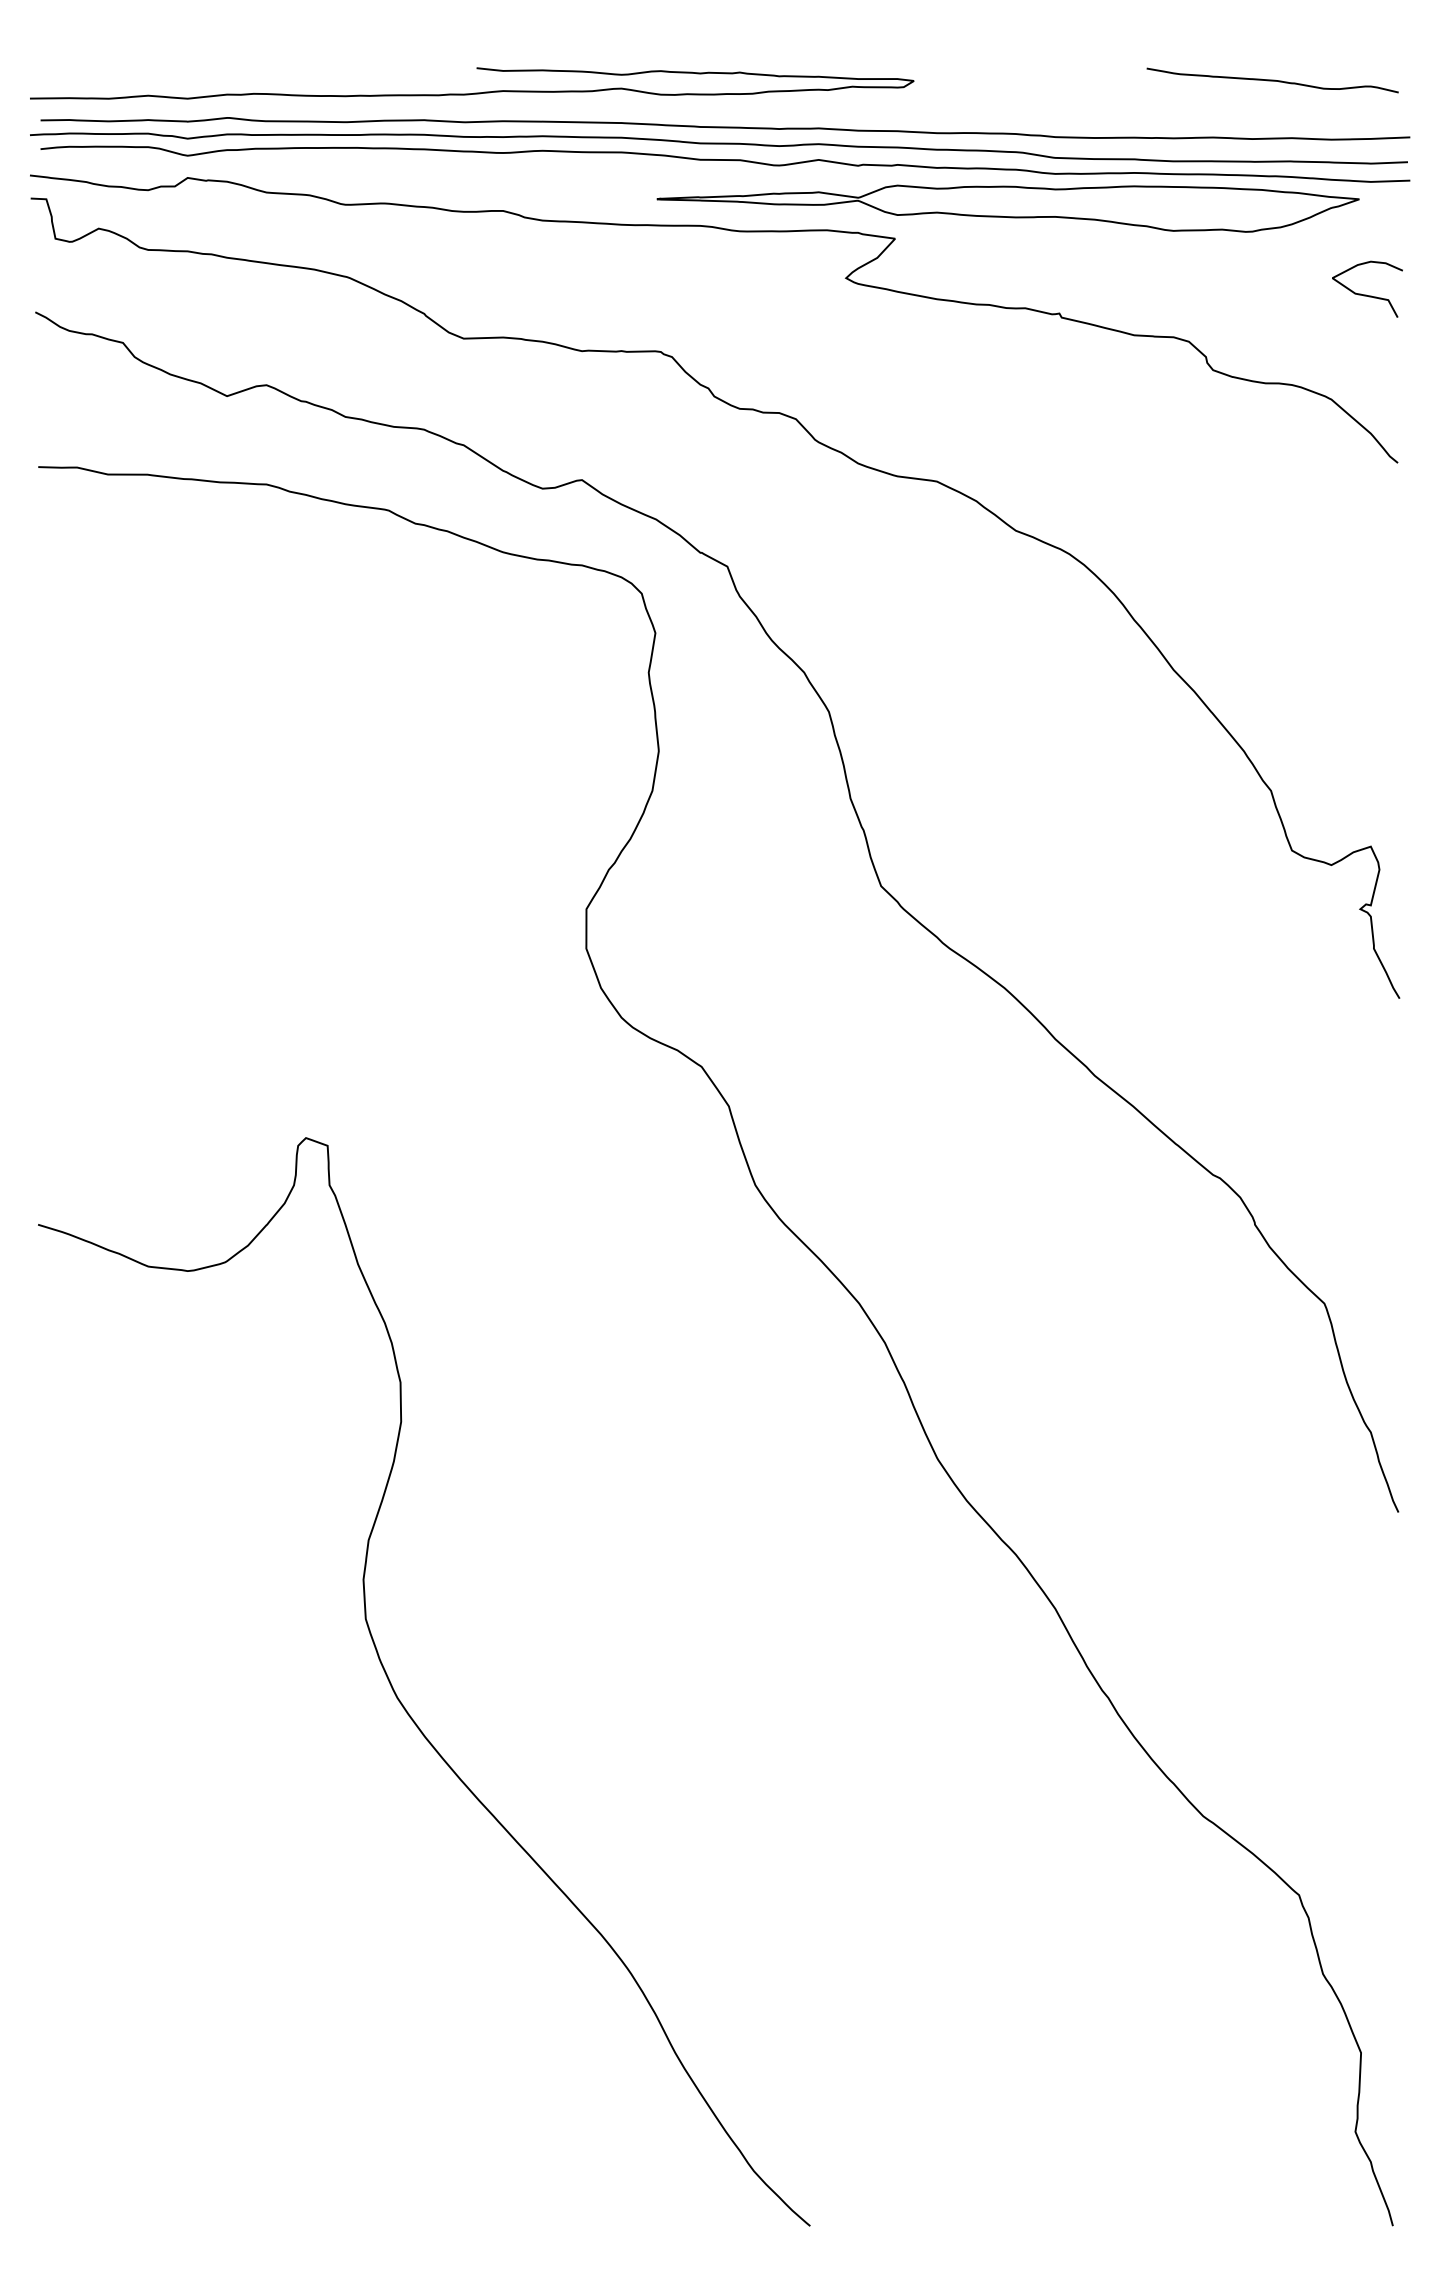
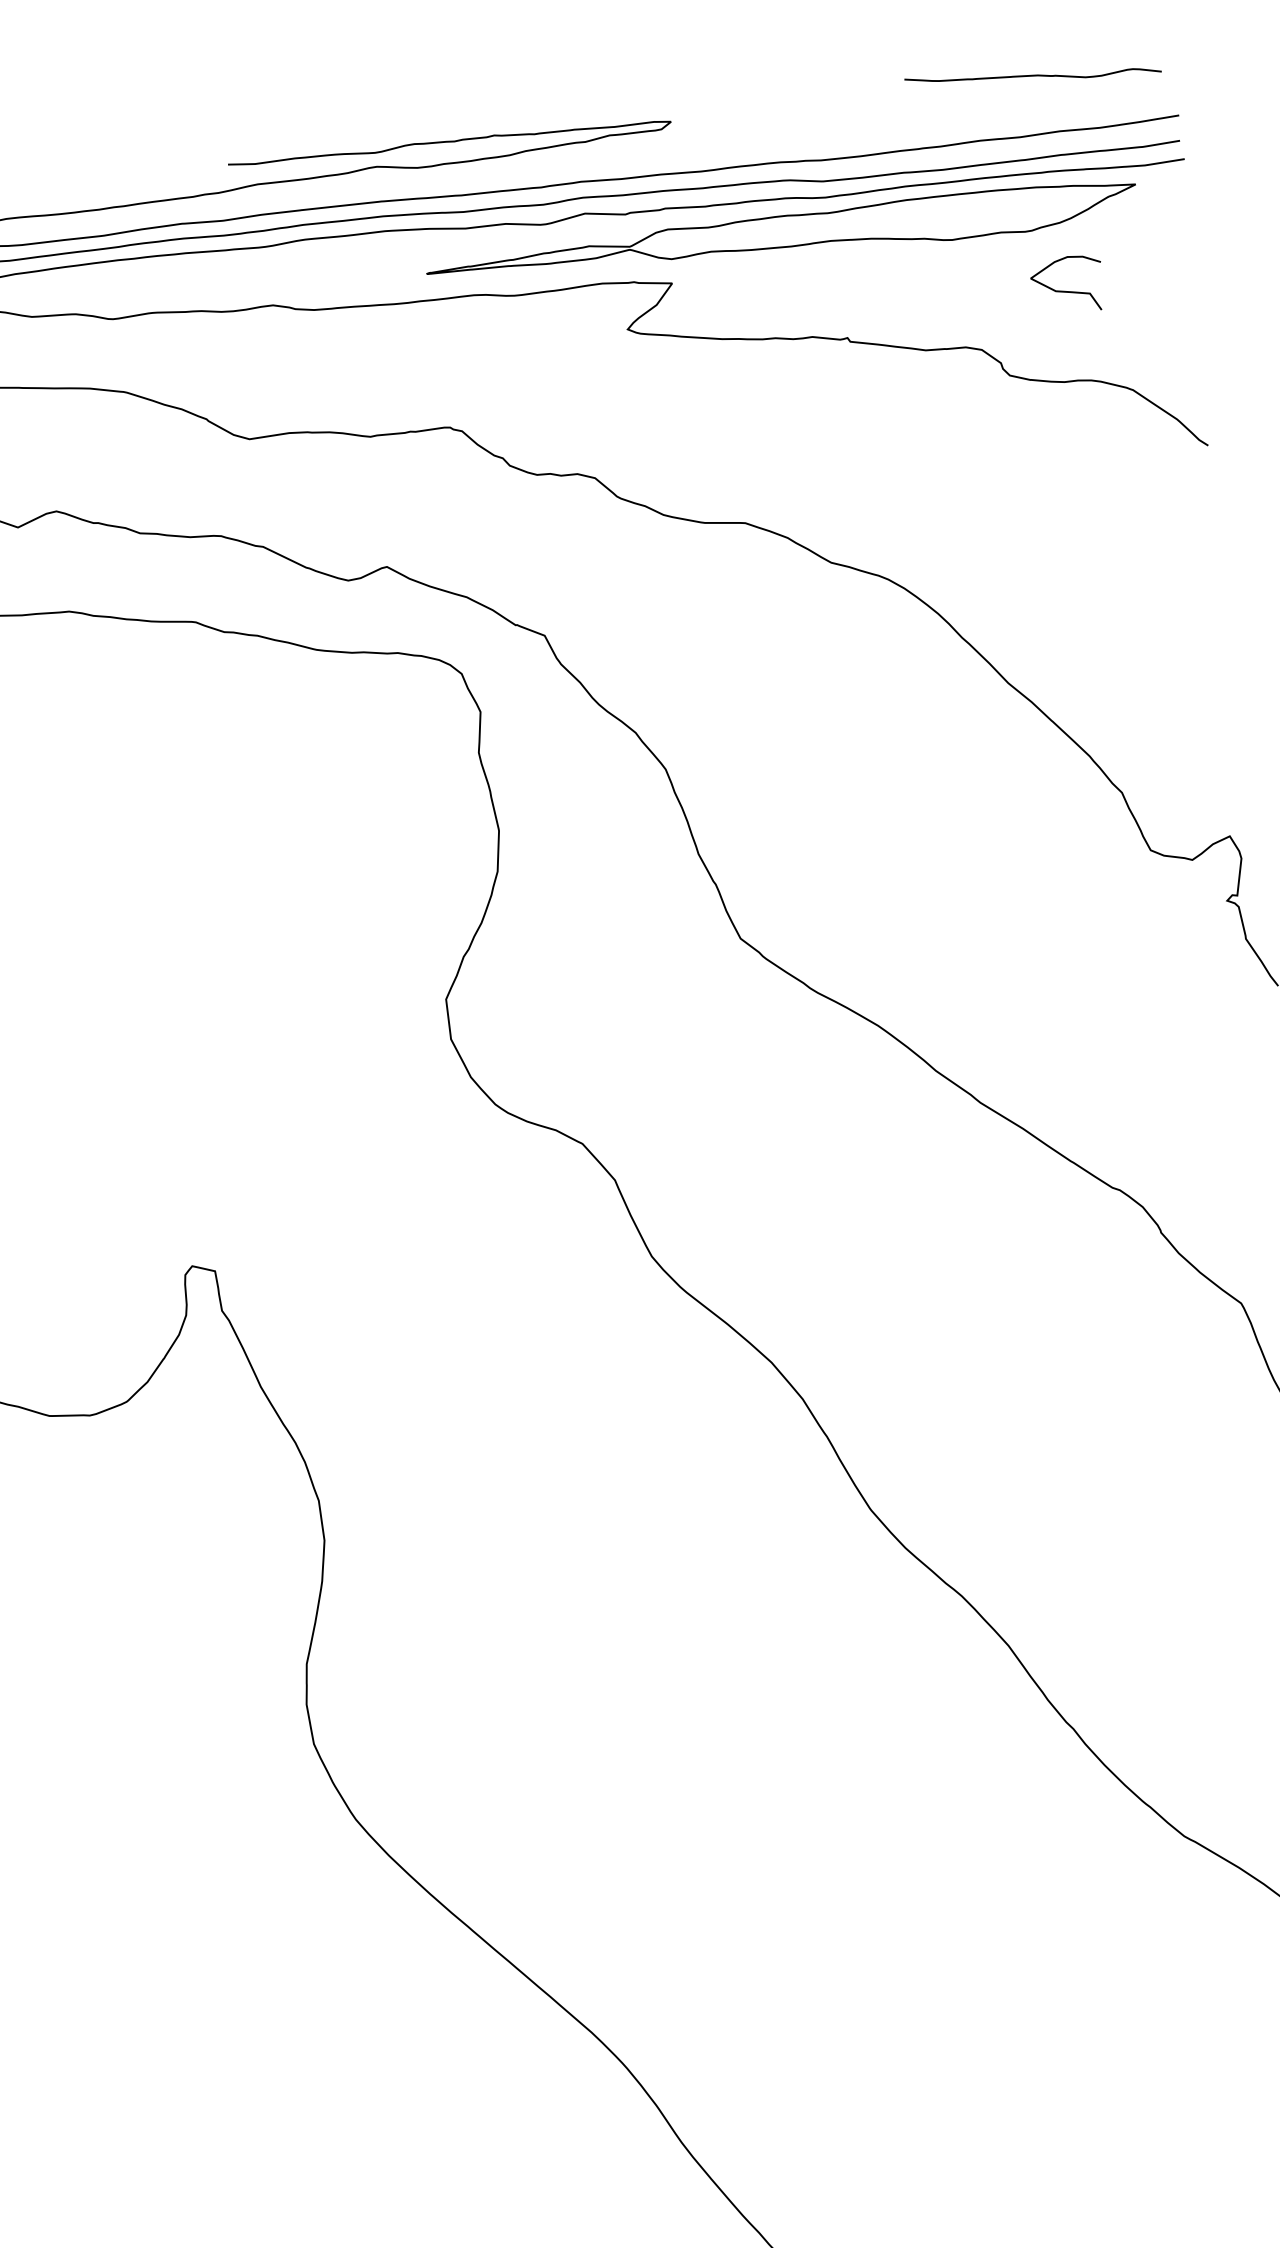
curve: (1366, 294) -> (1067, 290), moved

